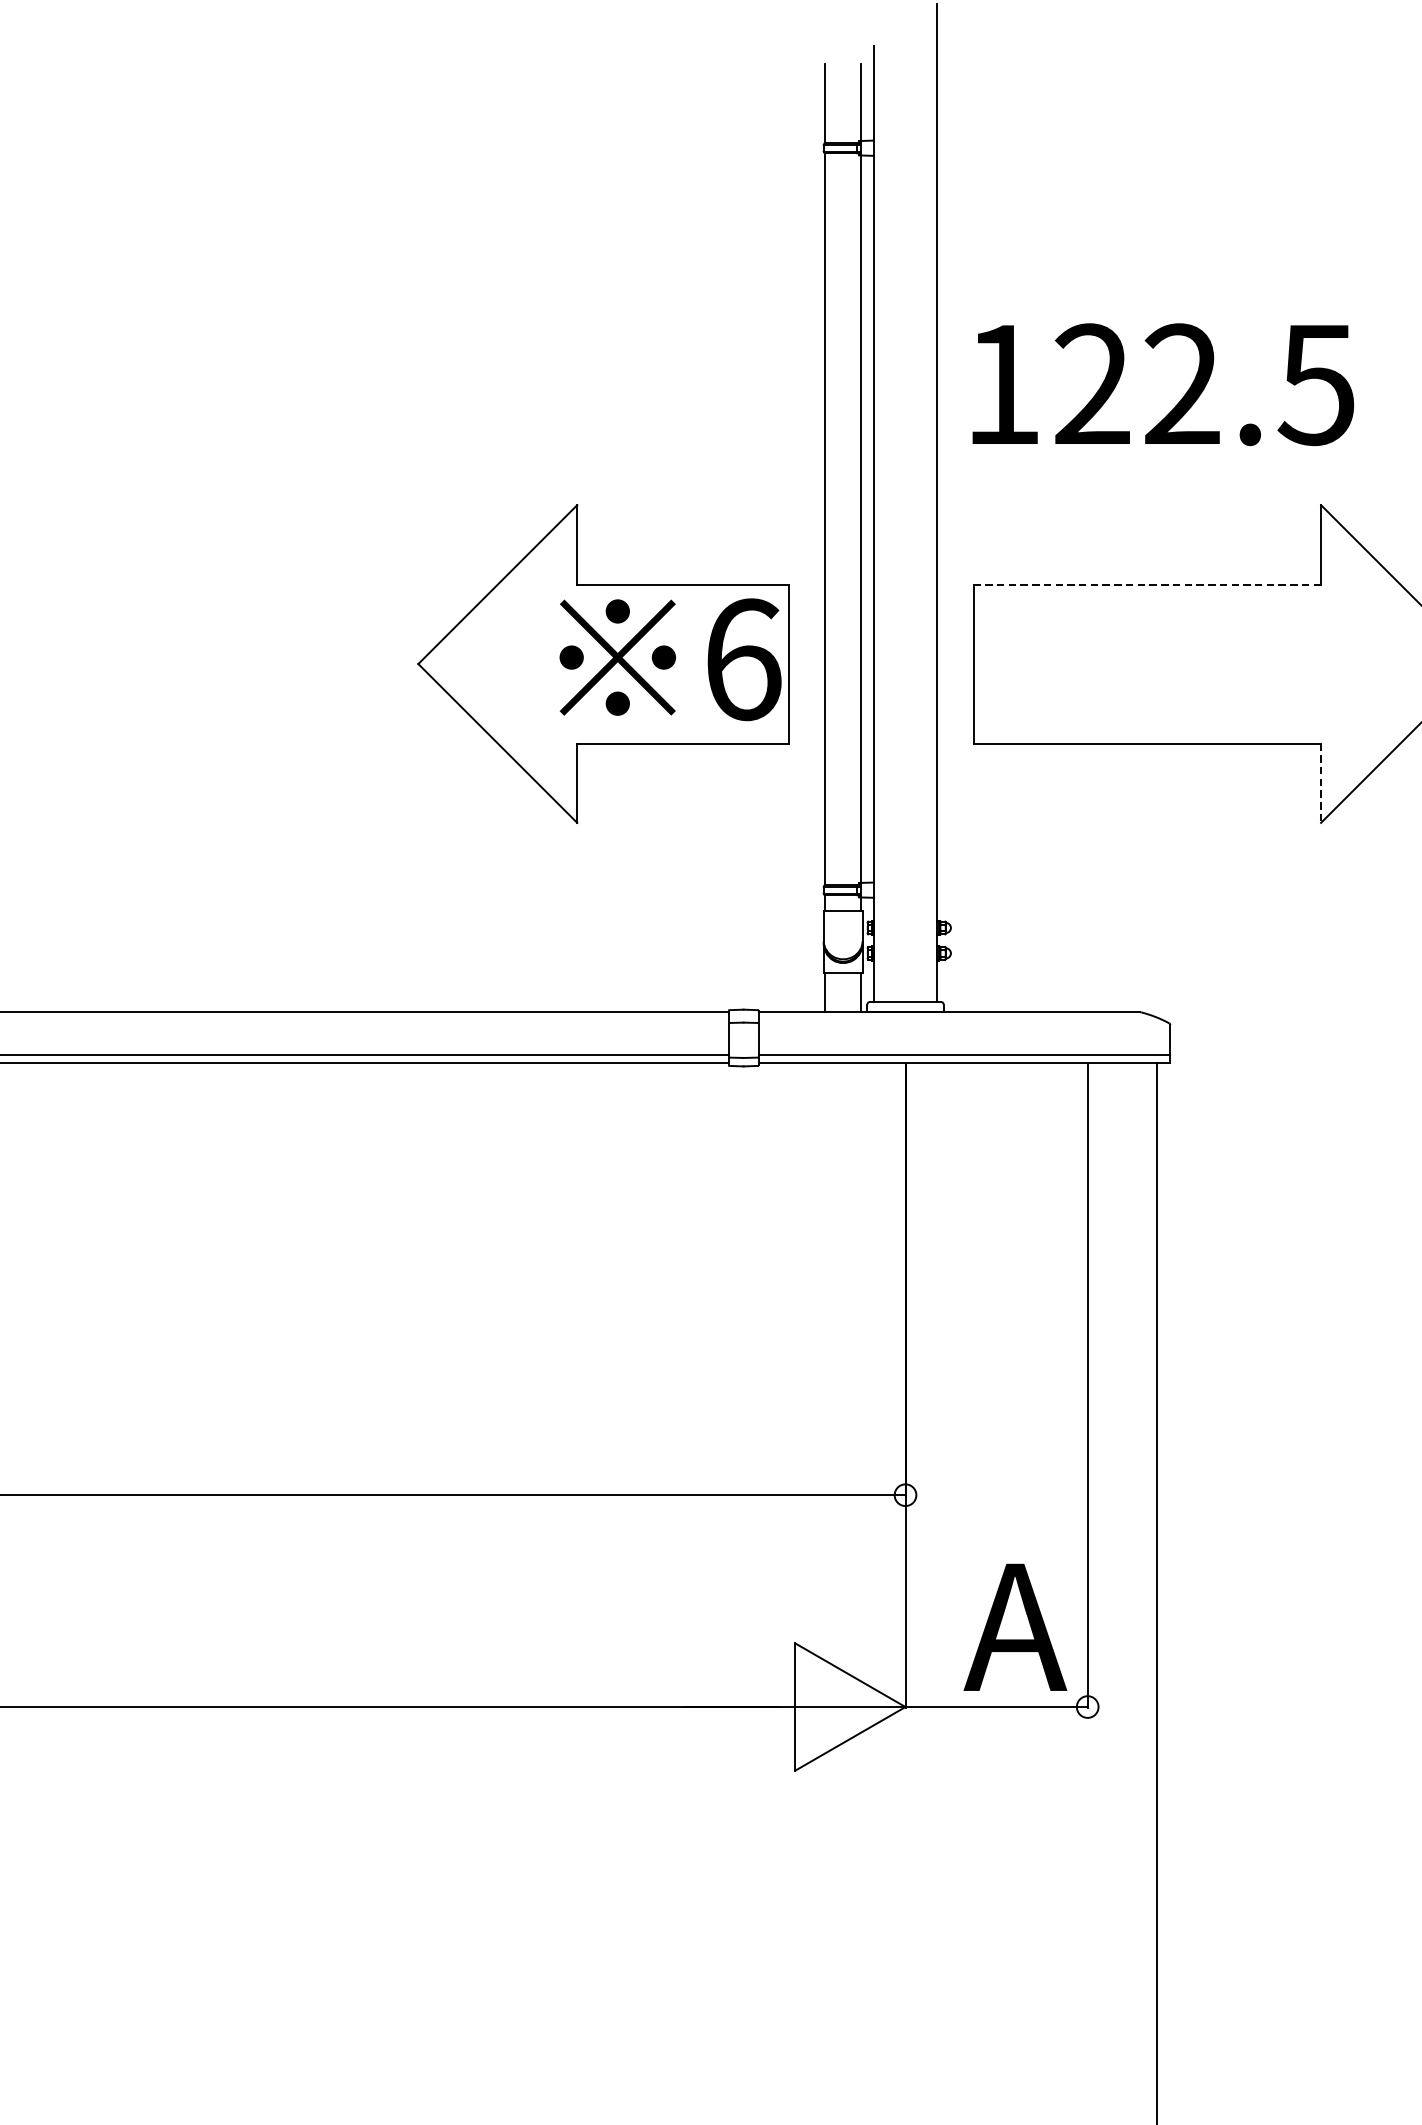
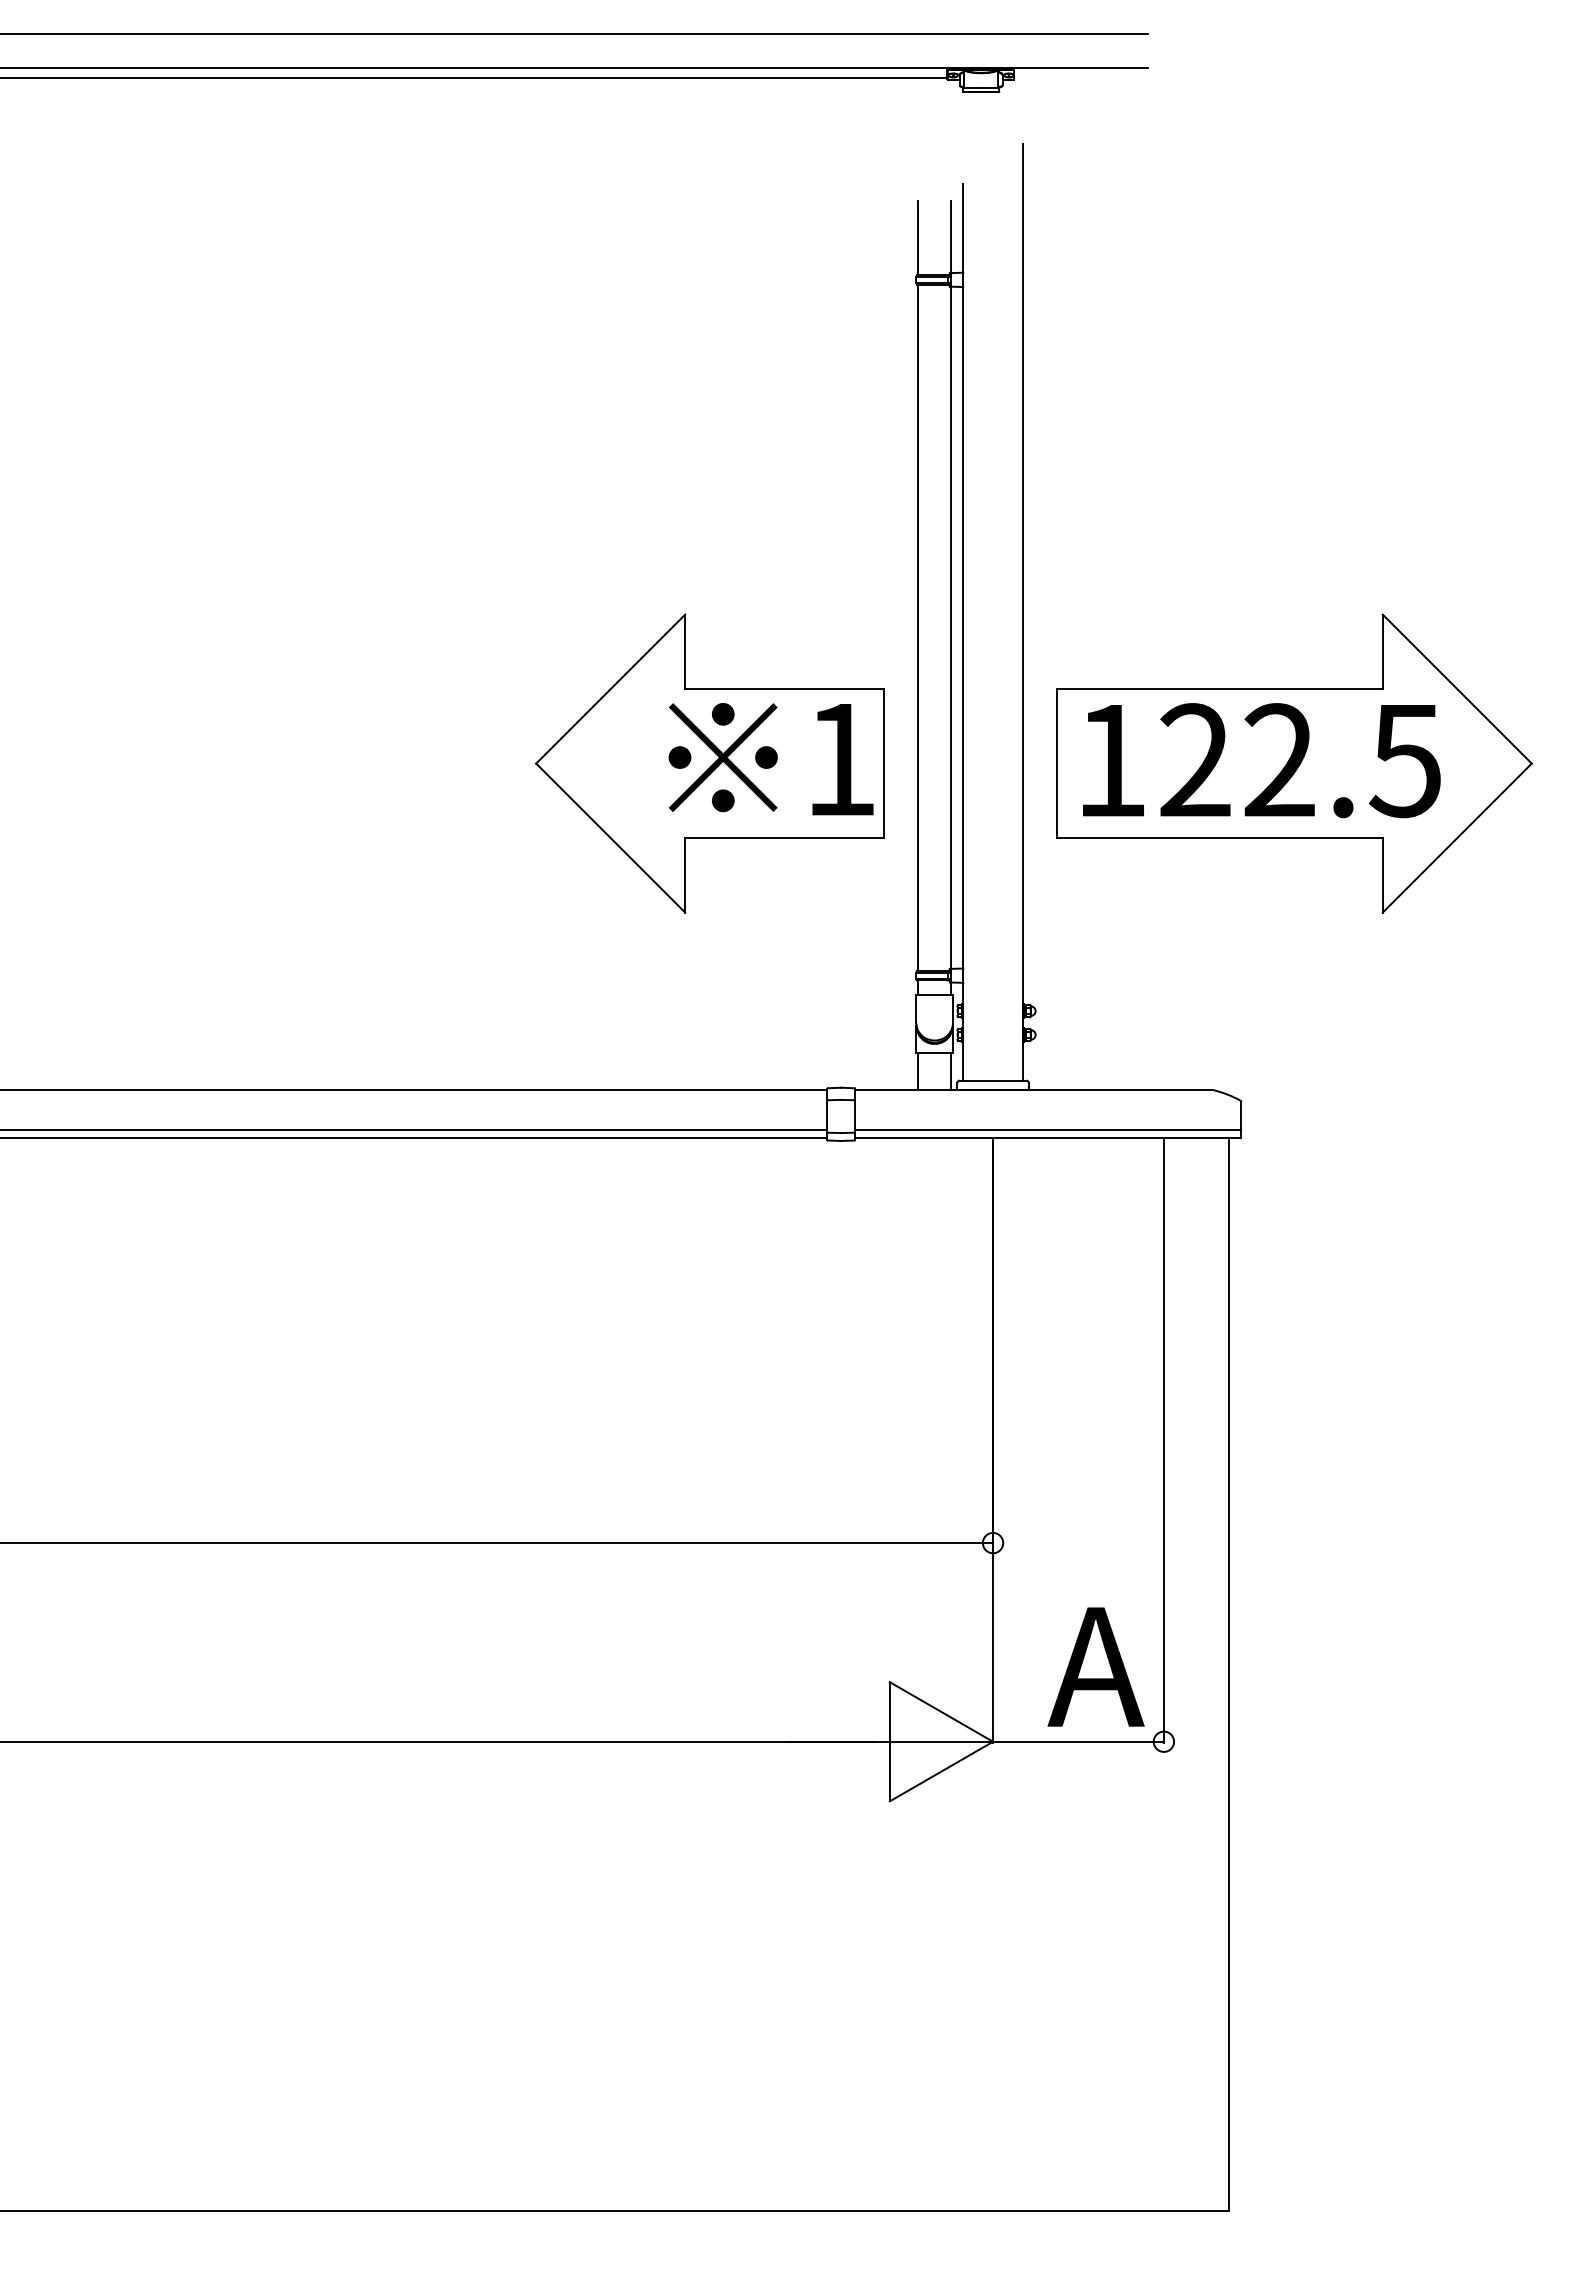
text: (1162, 384) -> (1261, 760), moved
line: (1146, 585) -> (1219, 689), dashed -> solid
text: (743, 659) -> (841, 759), 6 -> 1
line: (1320, 783) -> (1382, 875), dashed -> solid

